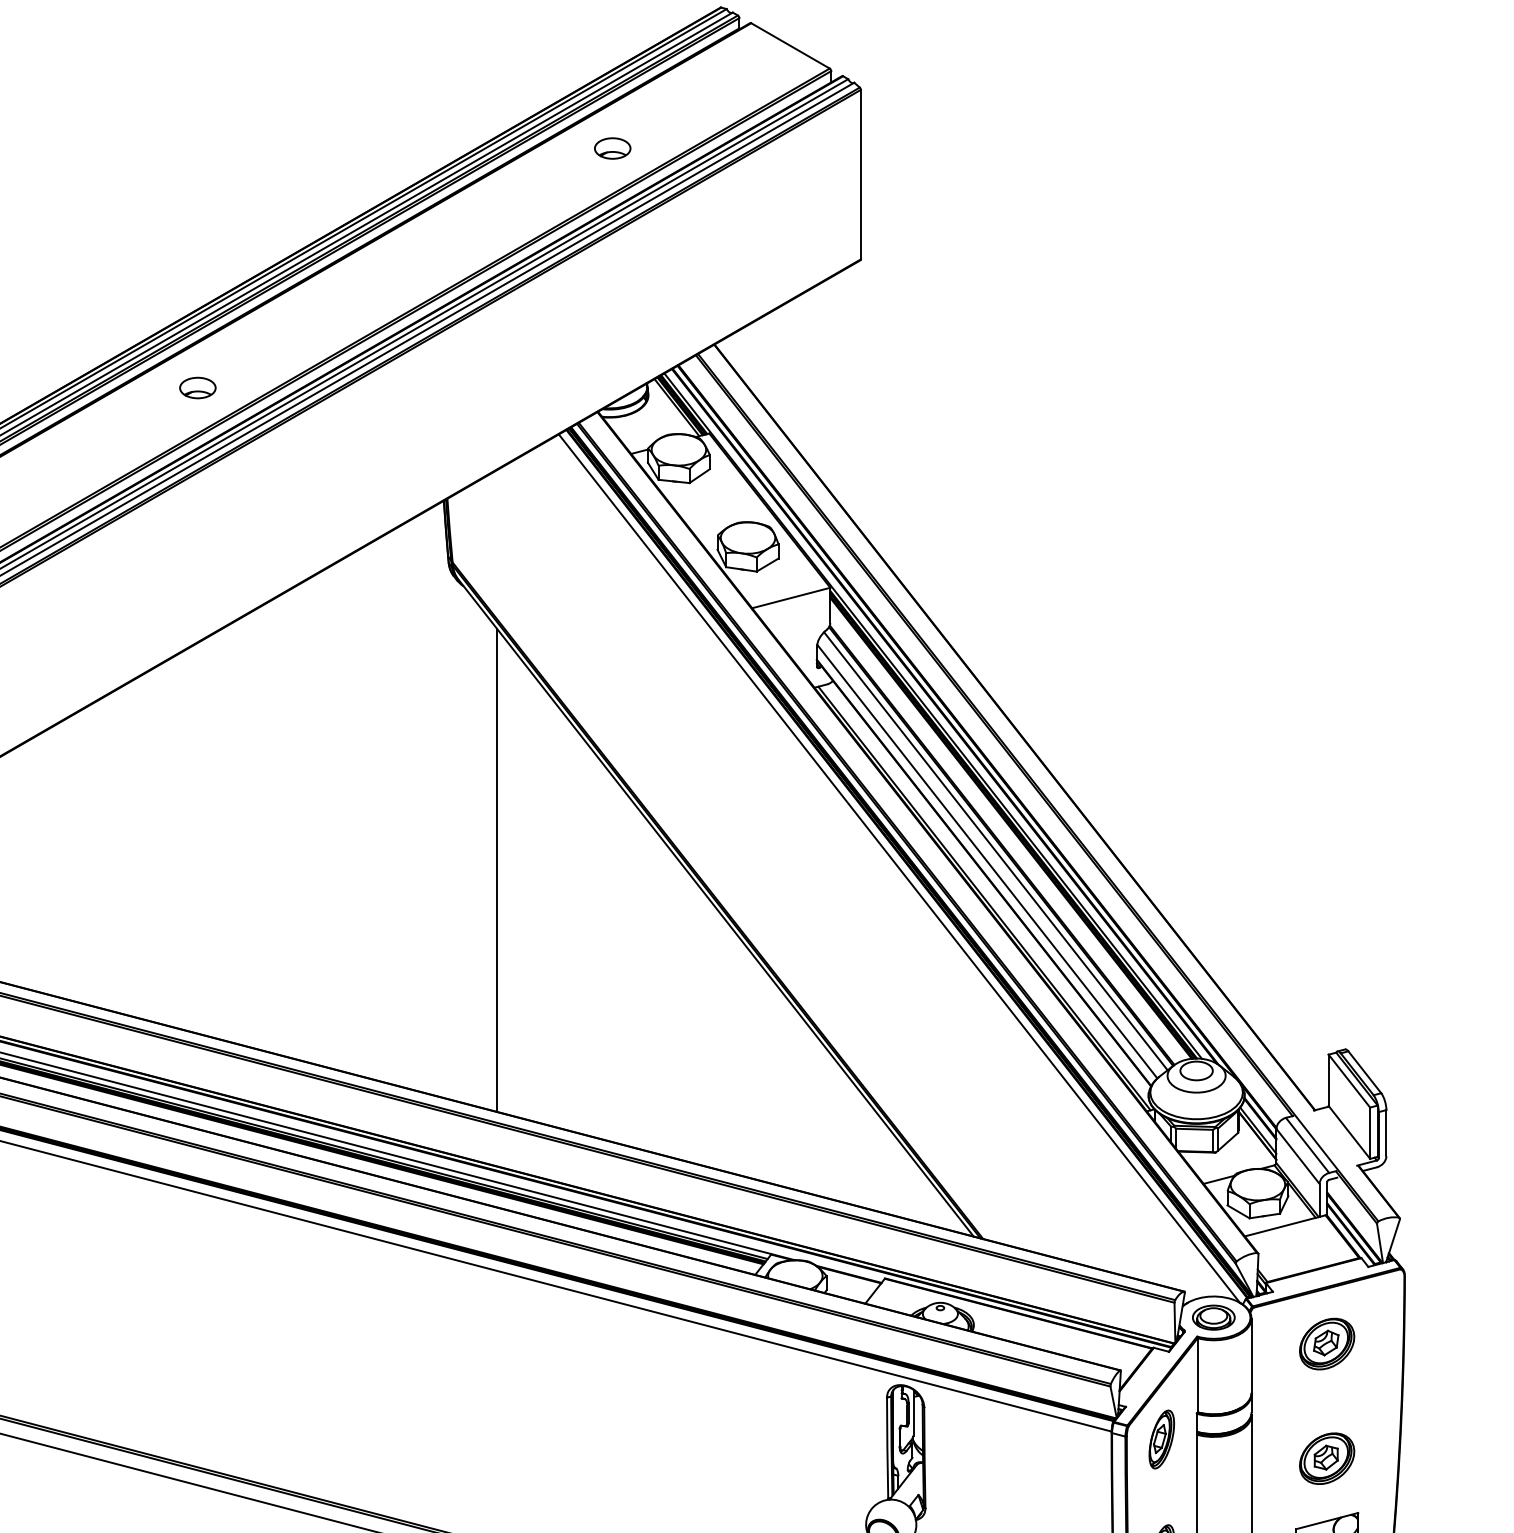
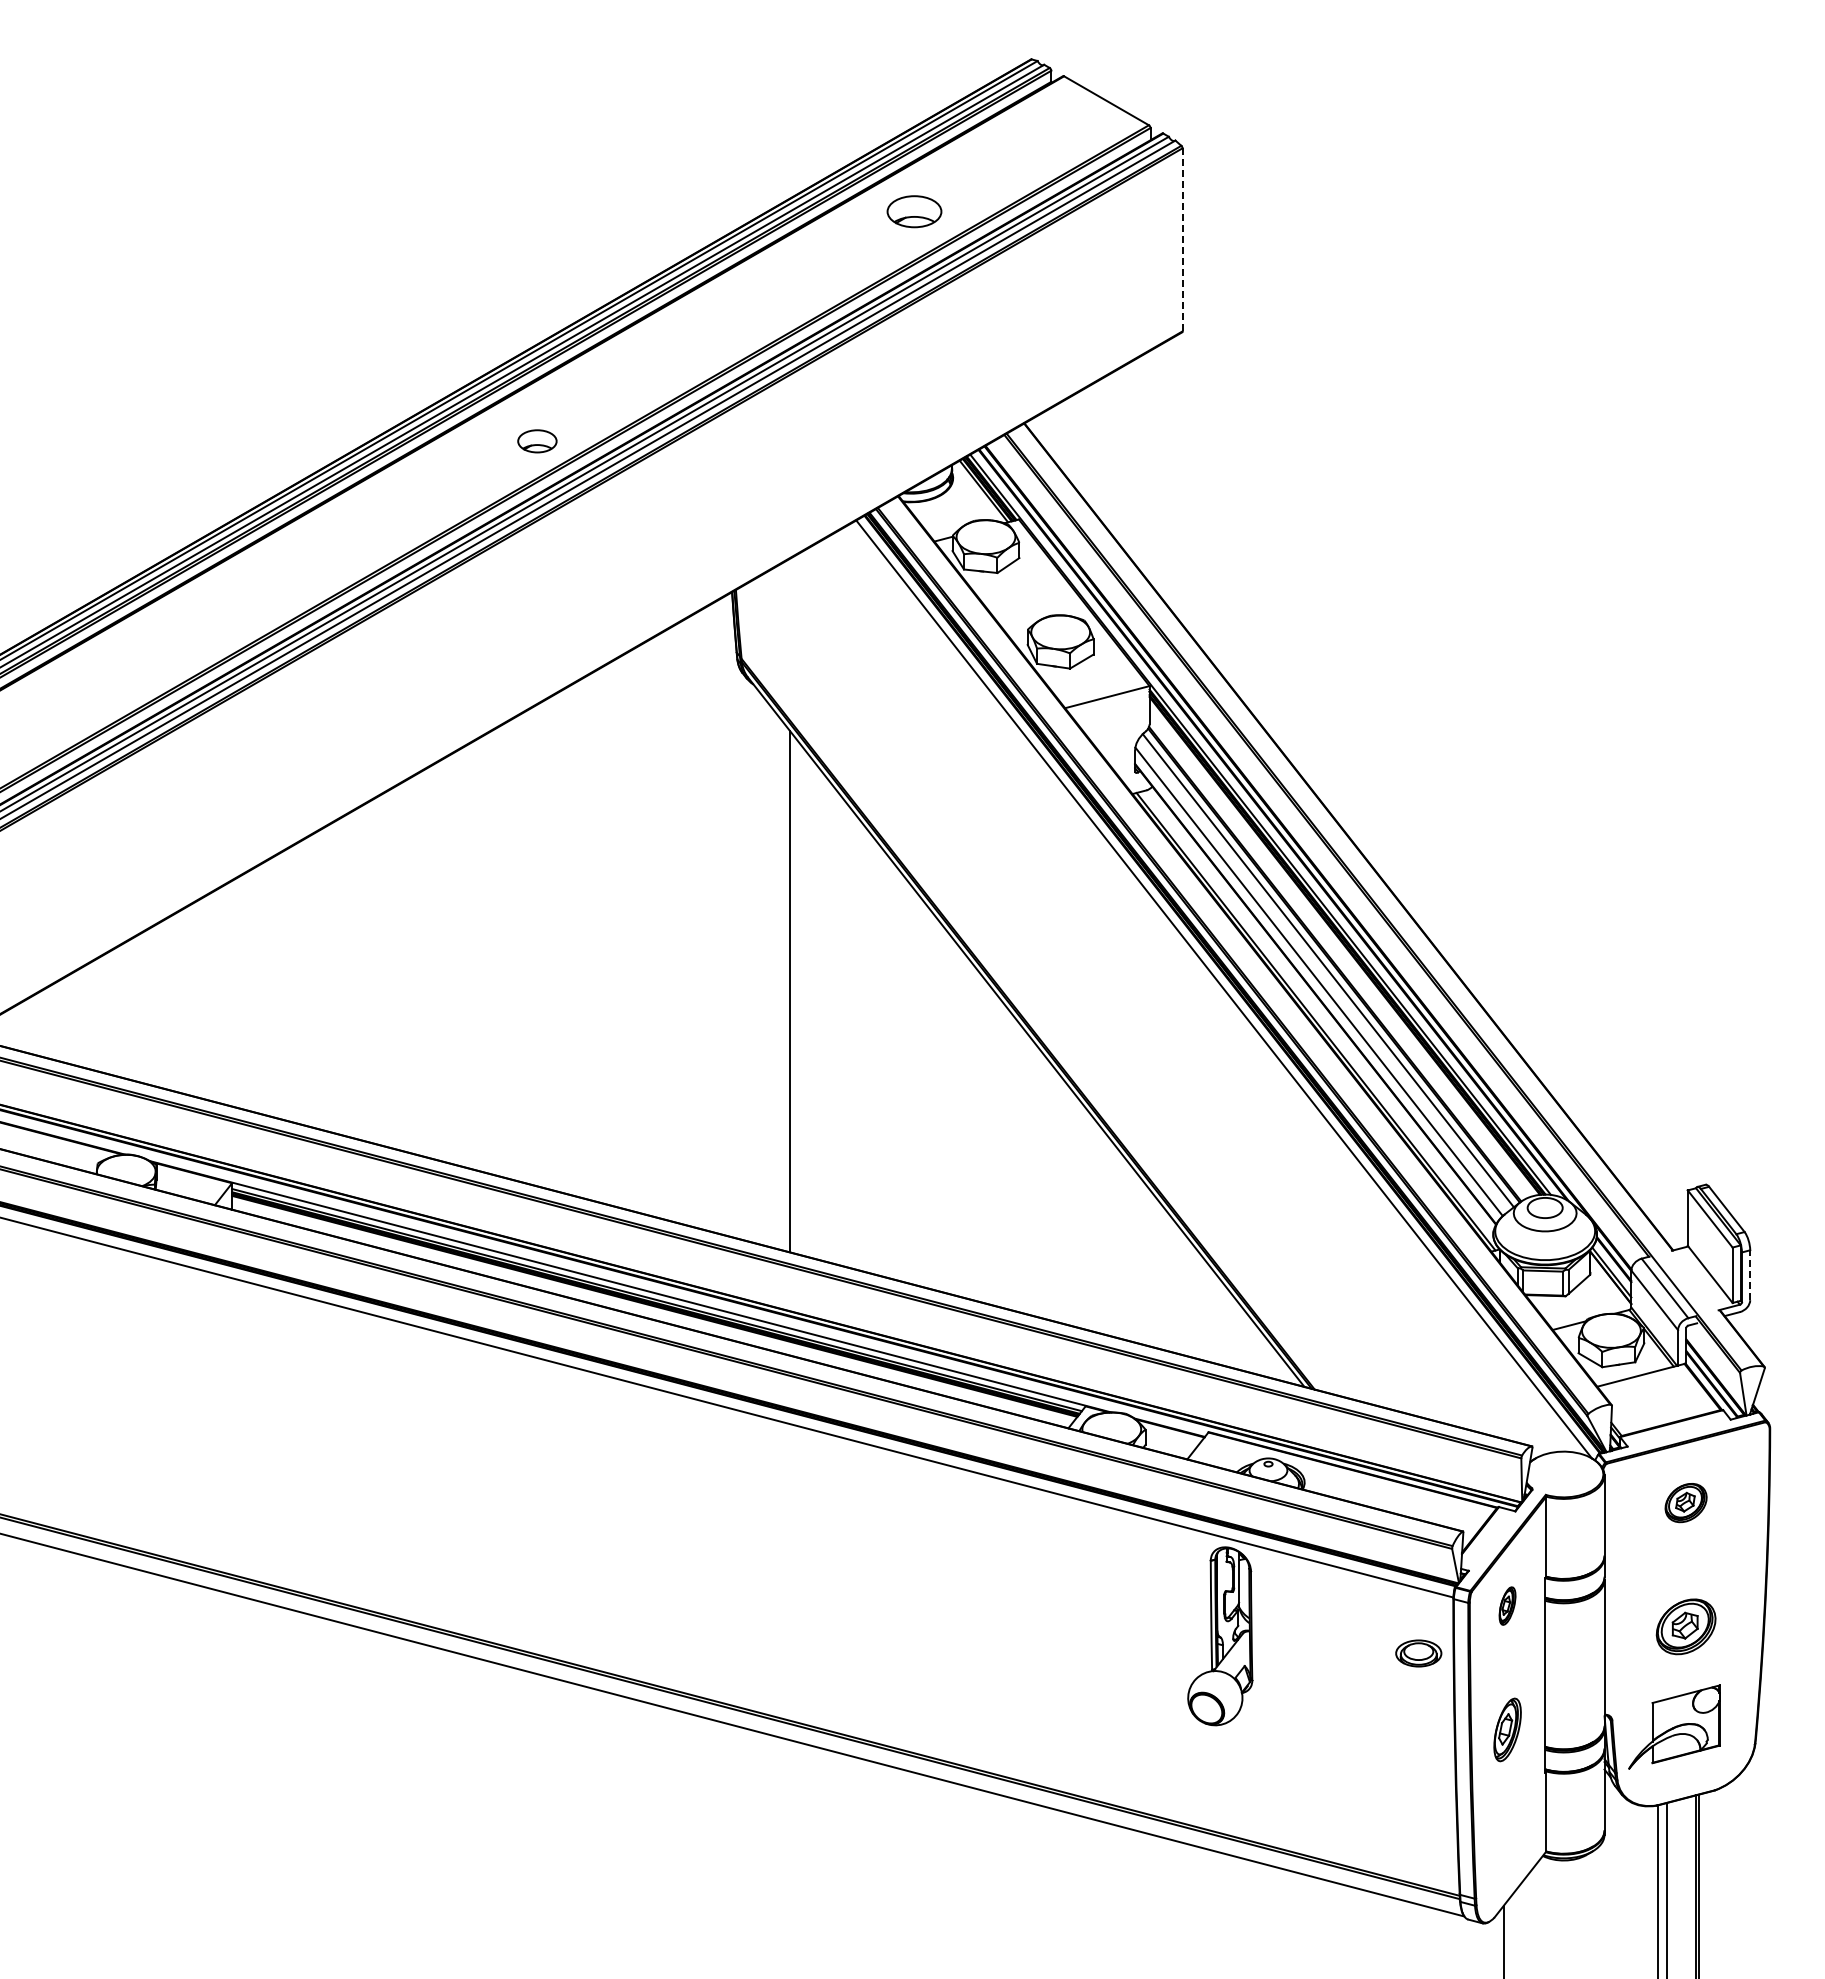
part: (612, 148) -> (914, 211), size x1.4
line: (860, 174) -> (1182, 239), solid -> dashed
part: (197, 388) -> (537, 441), moved
line: (1386, 1133) -> (1750, 1275), solid -> dashed
part: (1213, 1317) -> (1418, 1653), moved
part: (1326, 1343) -> (1685, 1502), size x0.7
part: (1161, 1438) -> (1507, 1605), size x0.6

